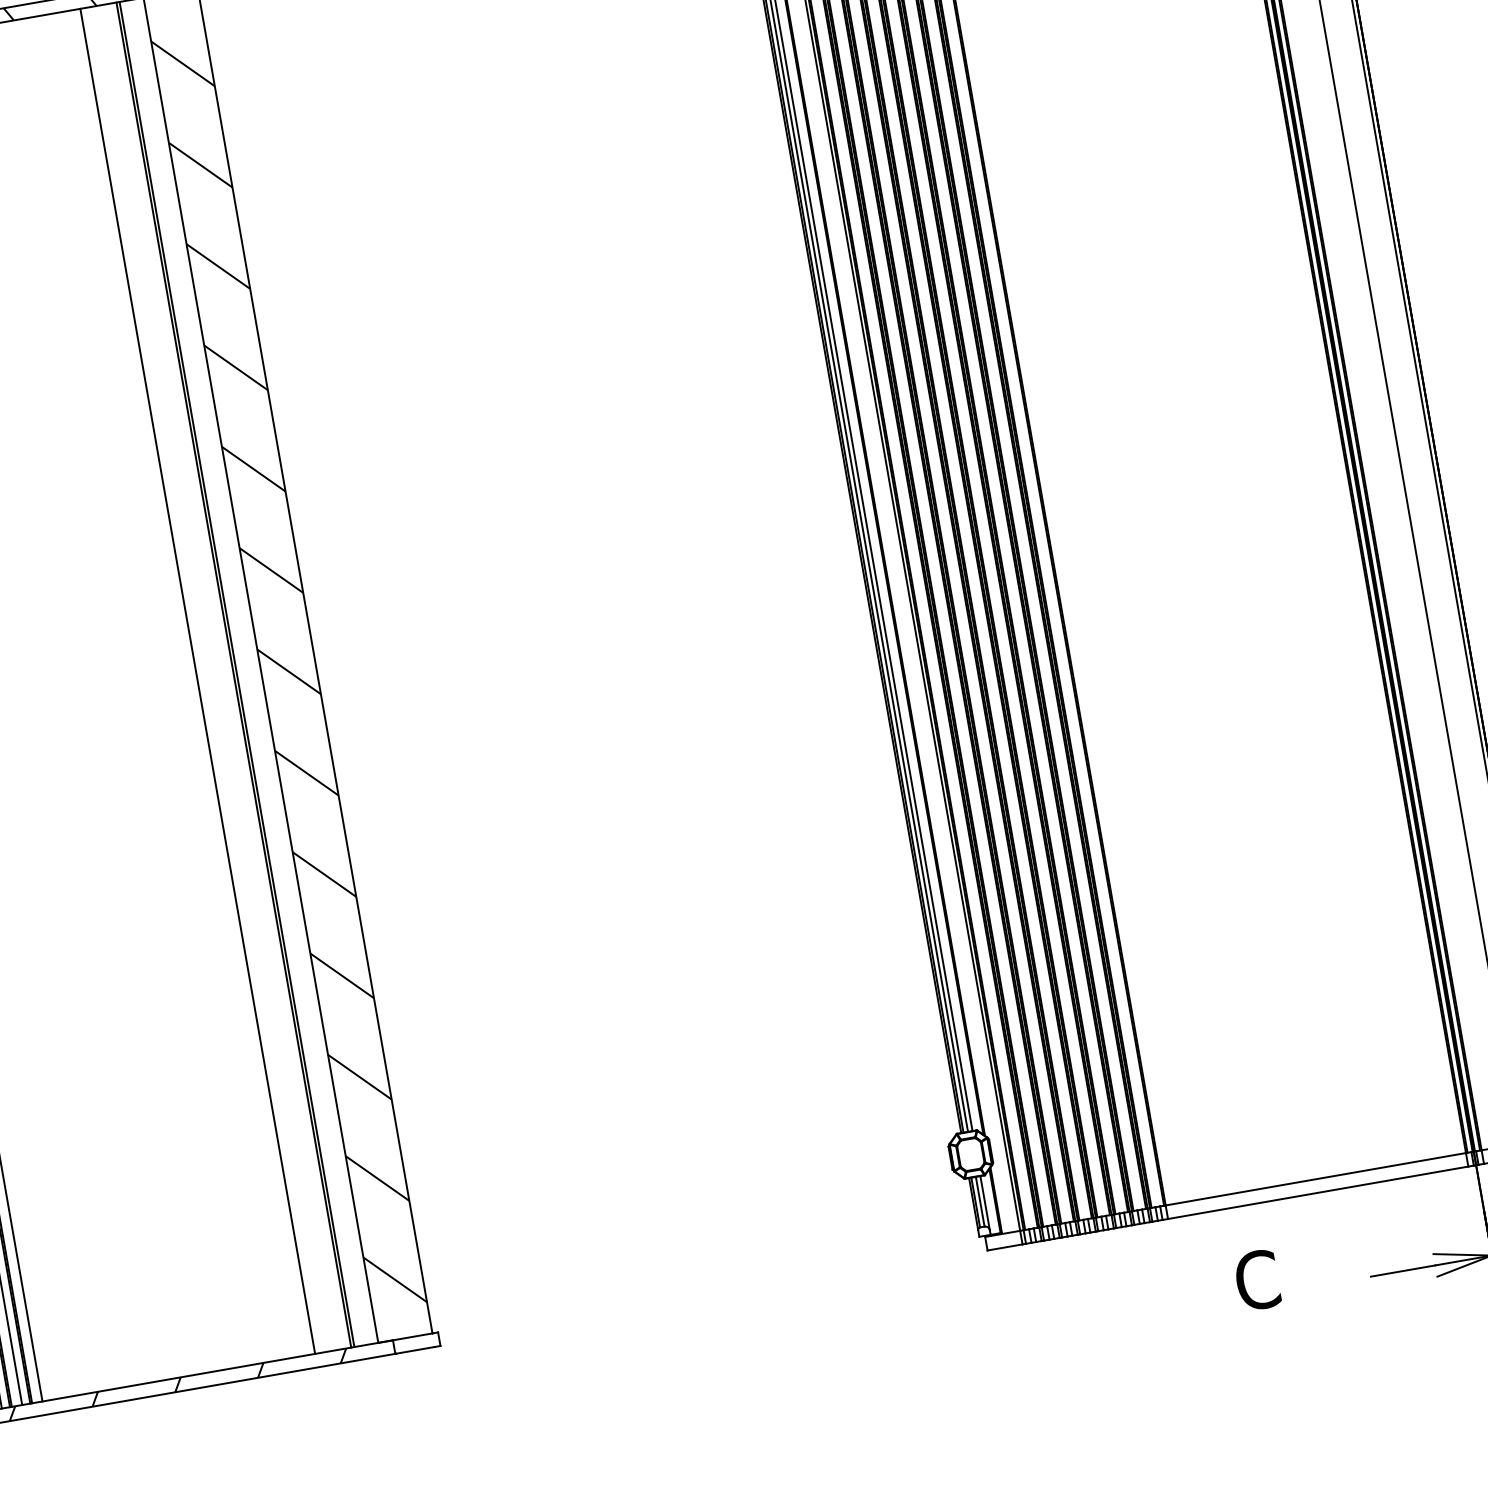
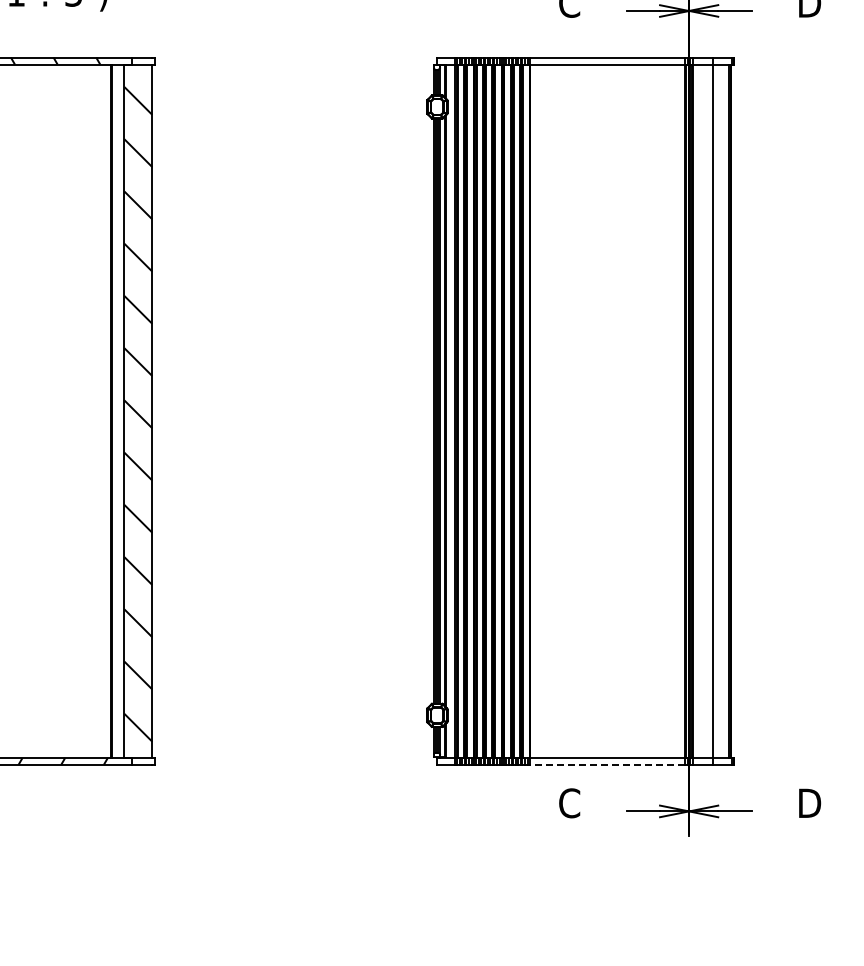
line: (196, 680) -> (91, 410), removed
line: (1317, 1192) -> (607, 764), solid -> dashed

